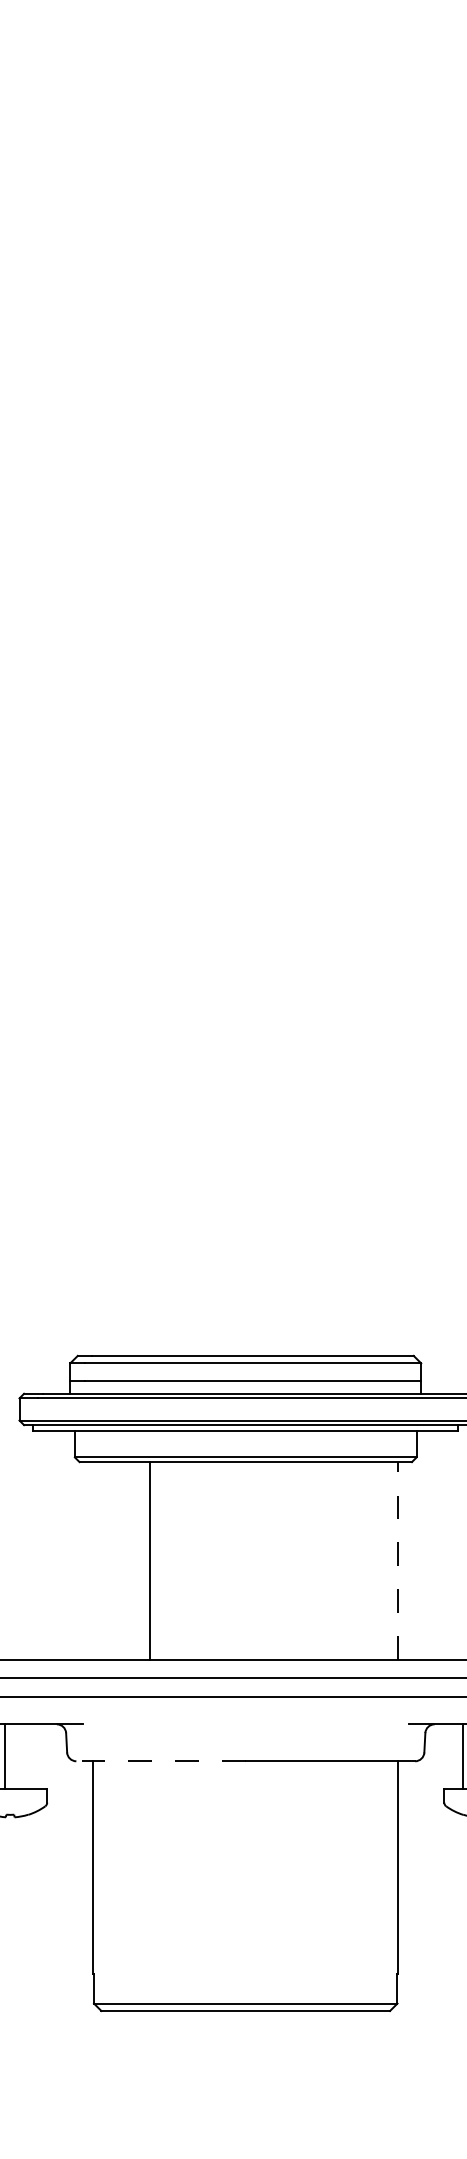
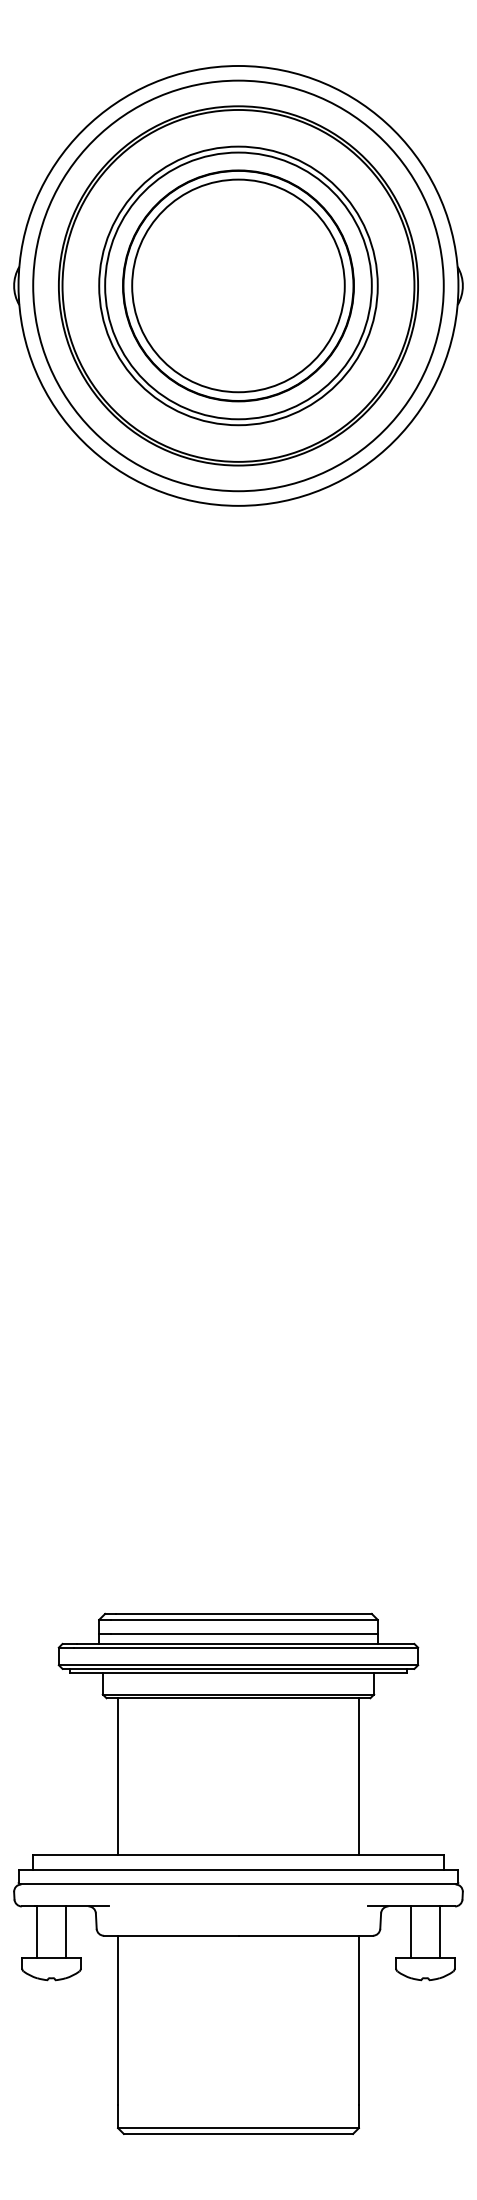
line: (150, 1560) -> (117, 1776), moved
line: (398, 1560) -> (359, 1776), dashed -> solid
line: (5, 1755) -> (66, 1931), moved
line: (160, 1760) -> (170, 1935), dashed -> solid

